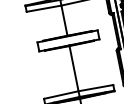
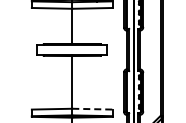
line: (96, 88) -> (92, 109), solid -> dashed

